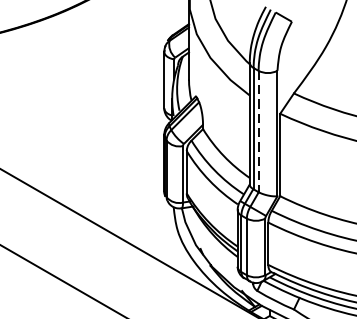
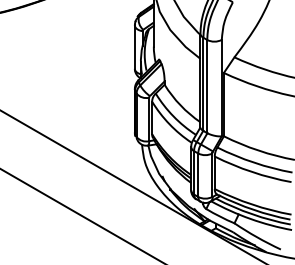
line: (258, 131) -> (207, 86), dashed -> solid

